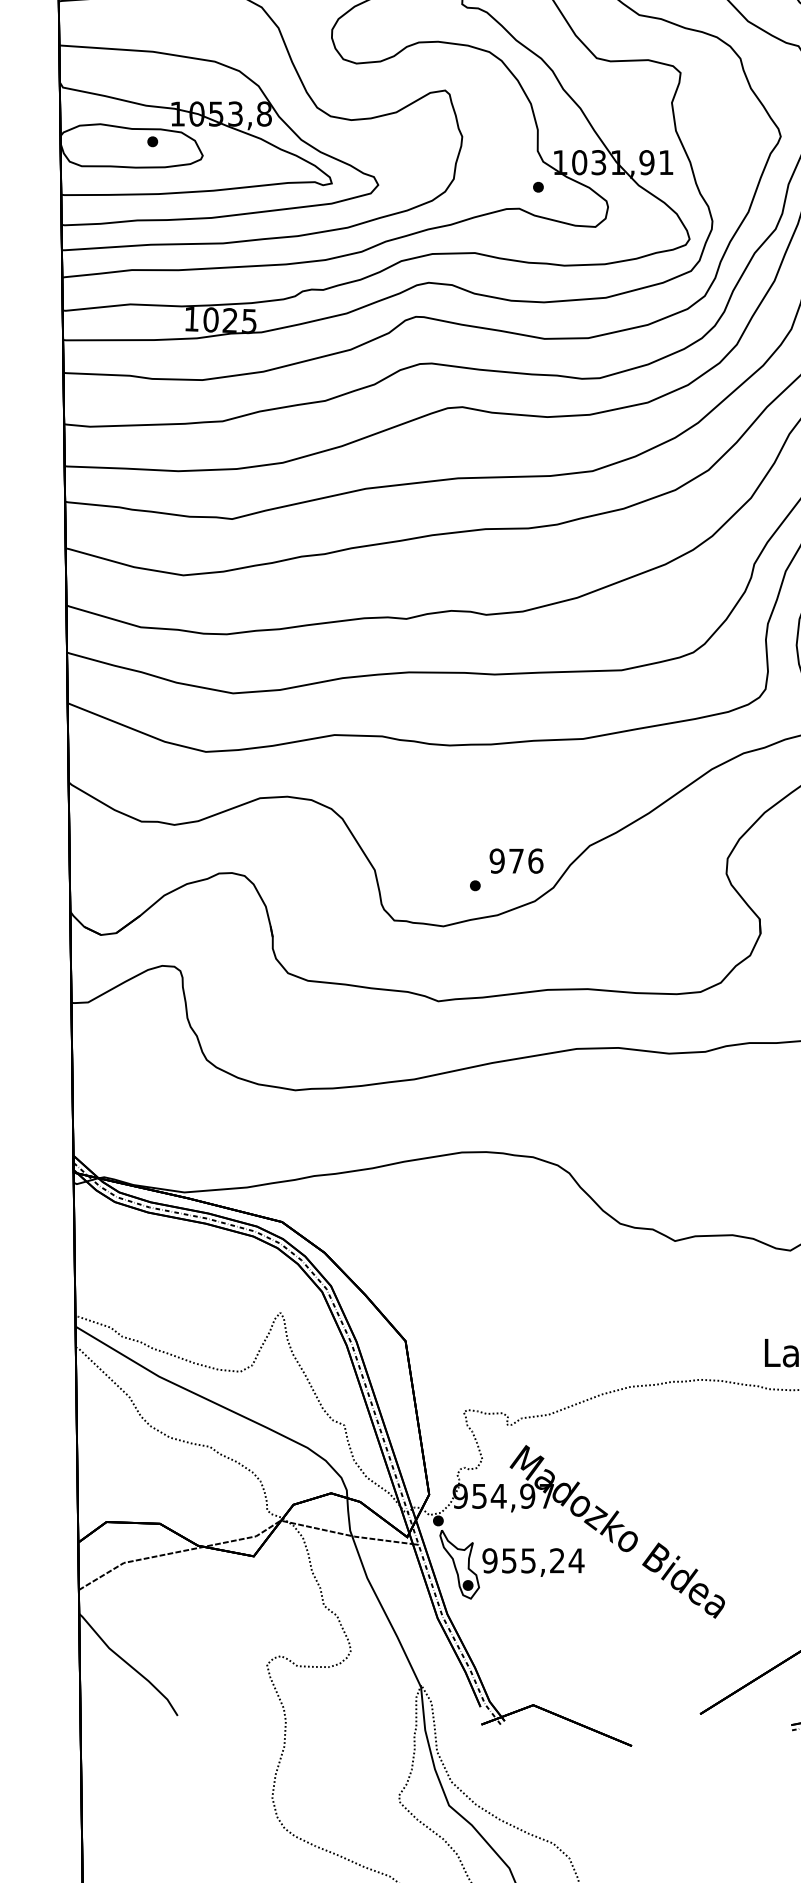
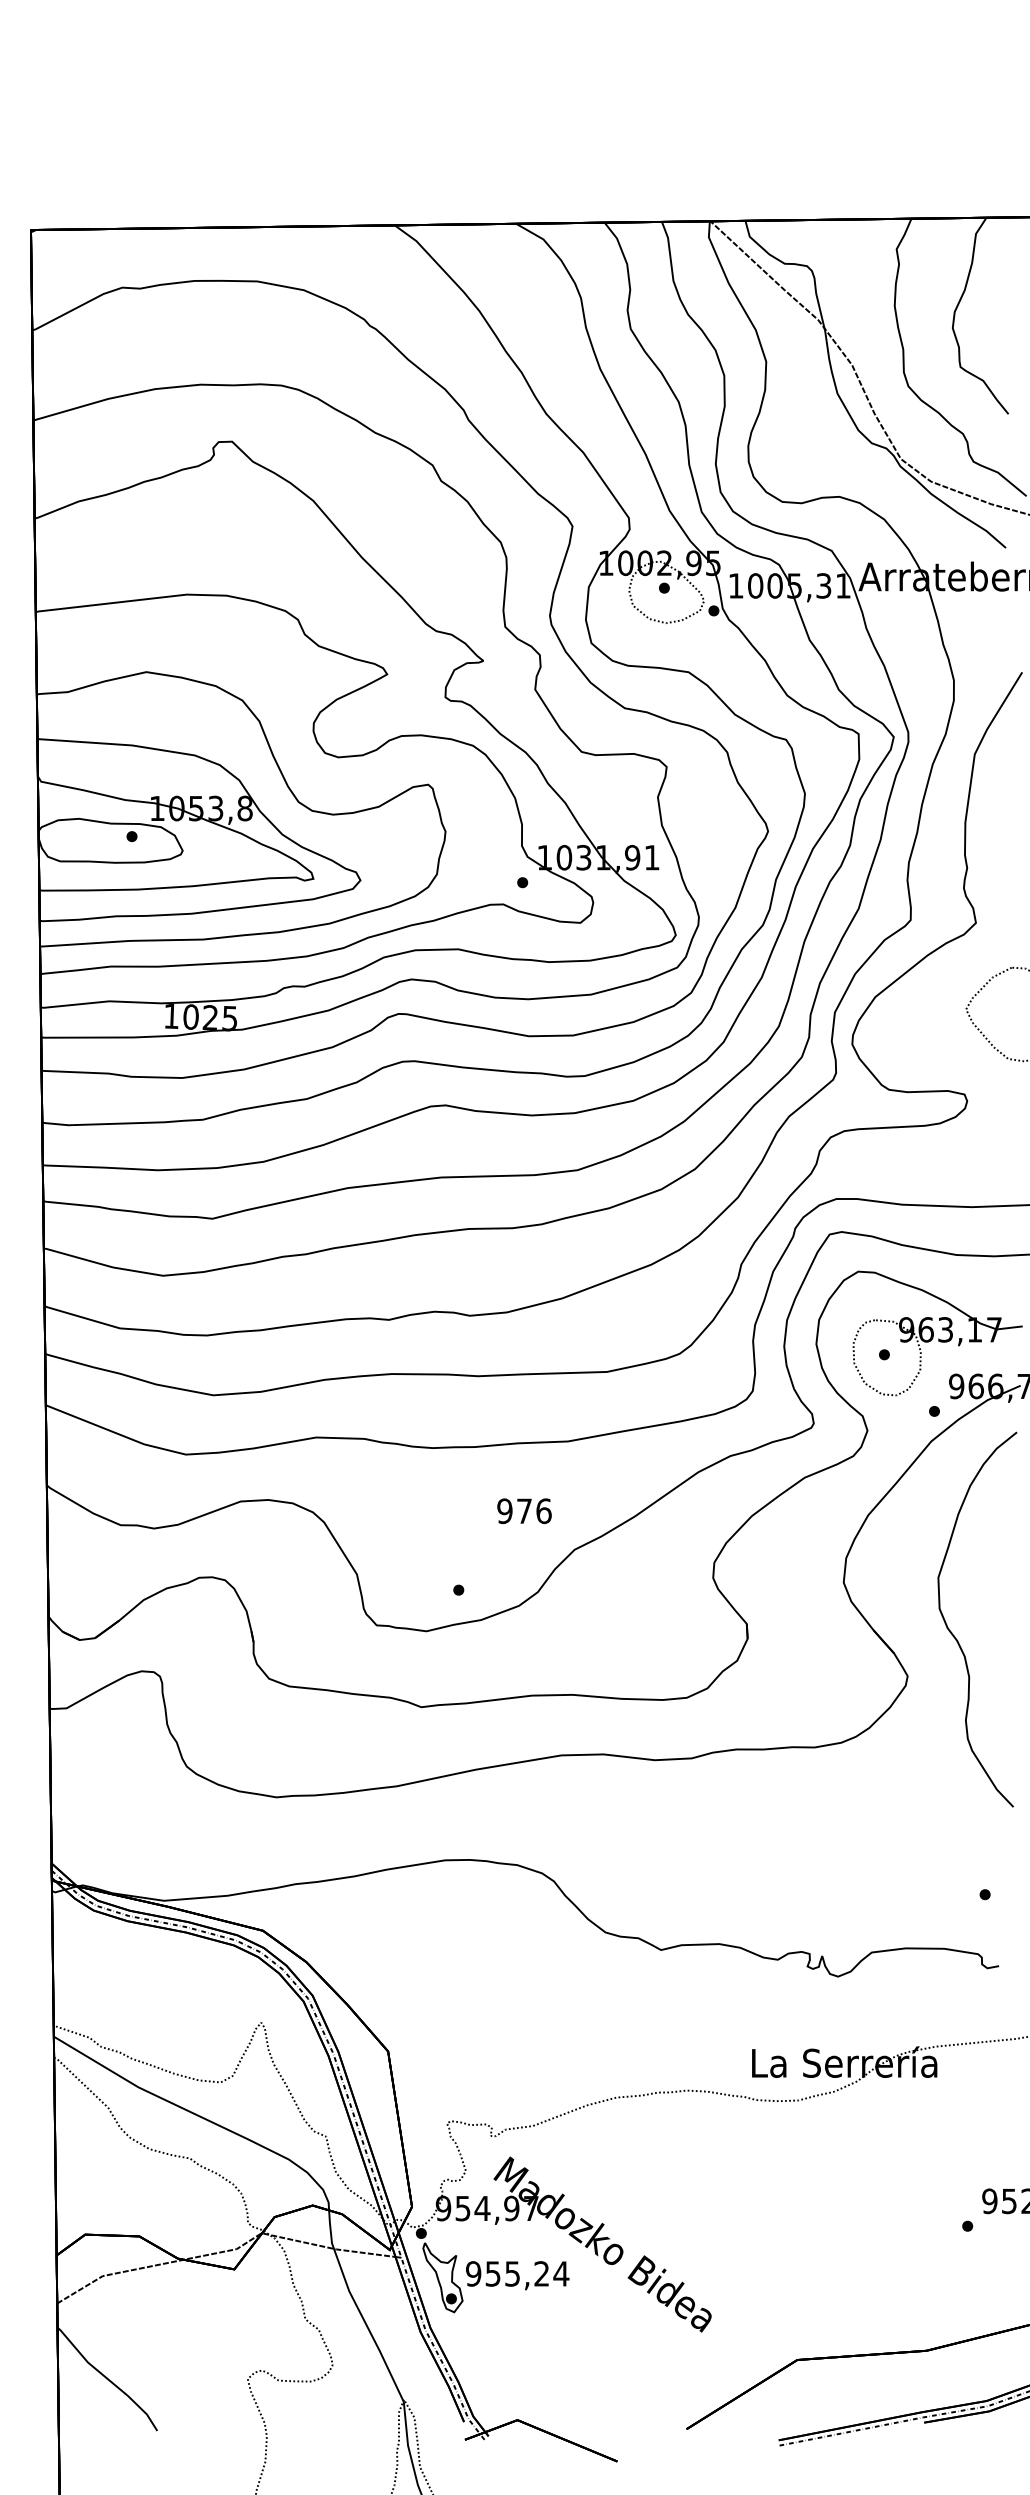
text: (516, 861) -> (524, 1511), moved

